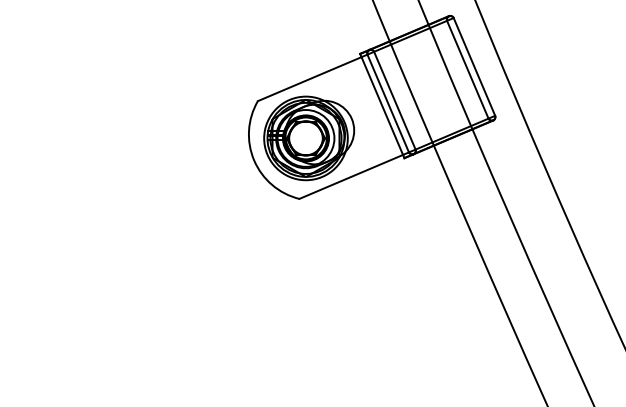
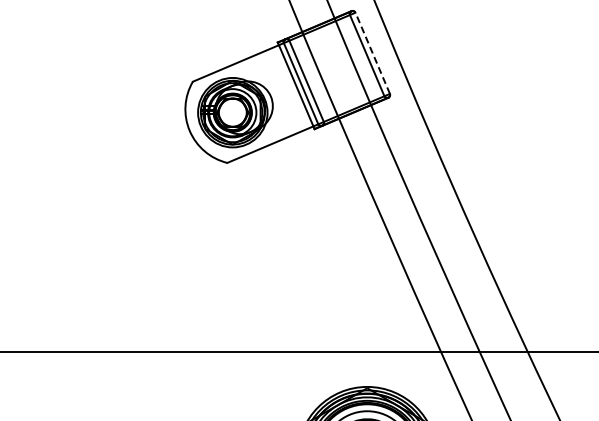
line: (474, 65) -> (372, 52), solid -> dashed

